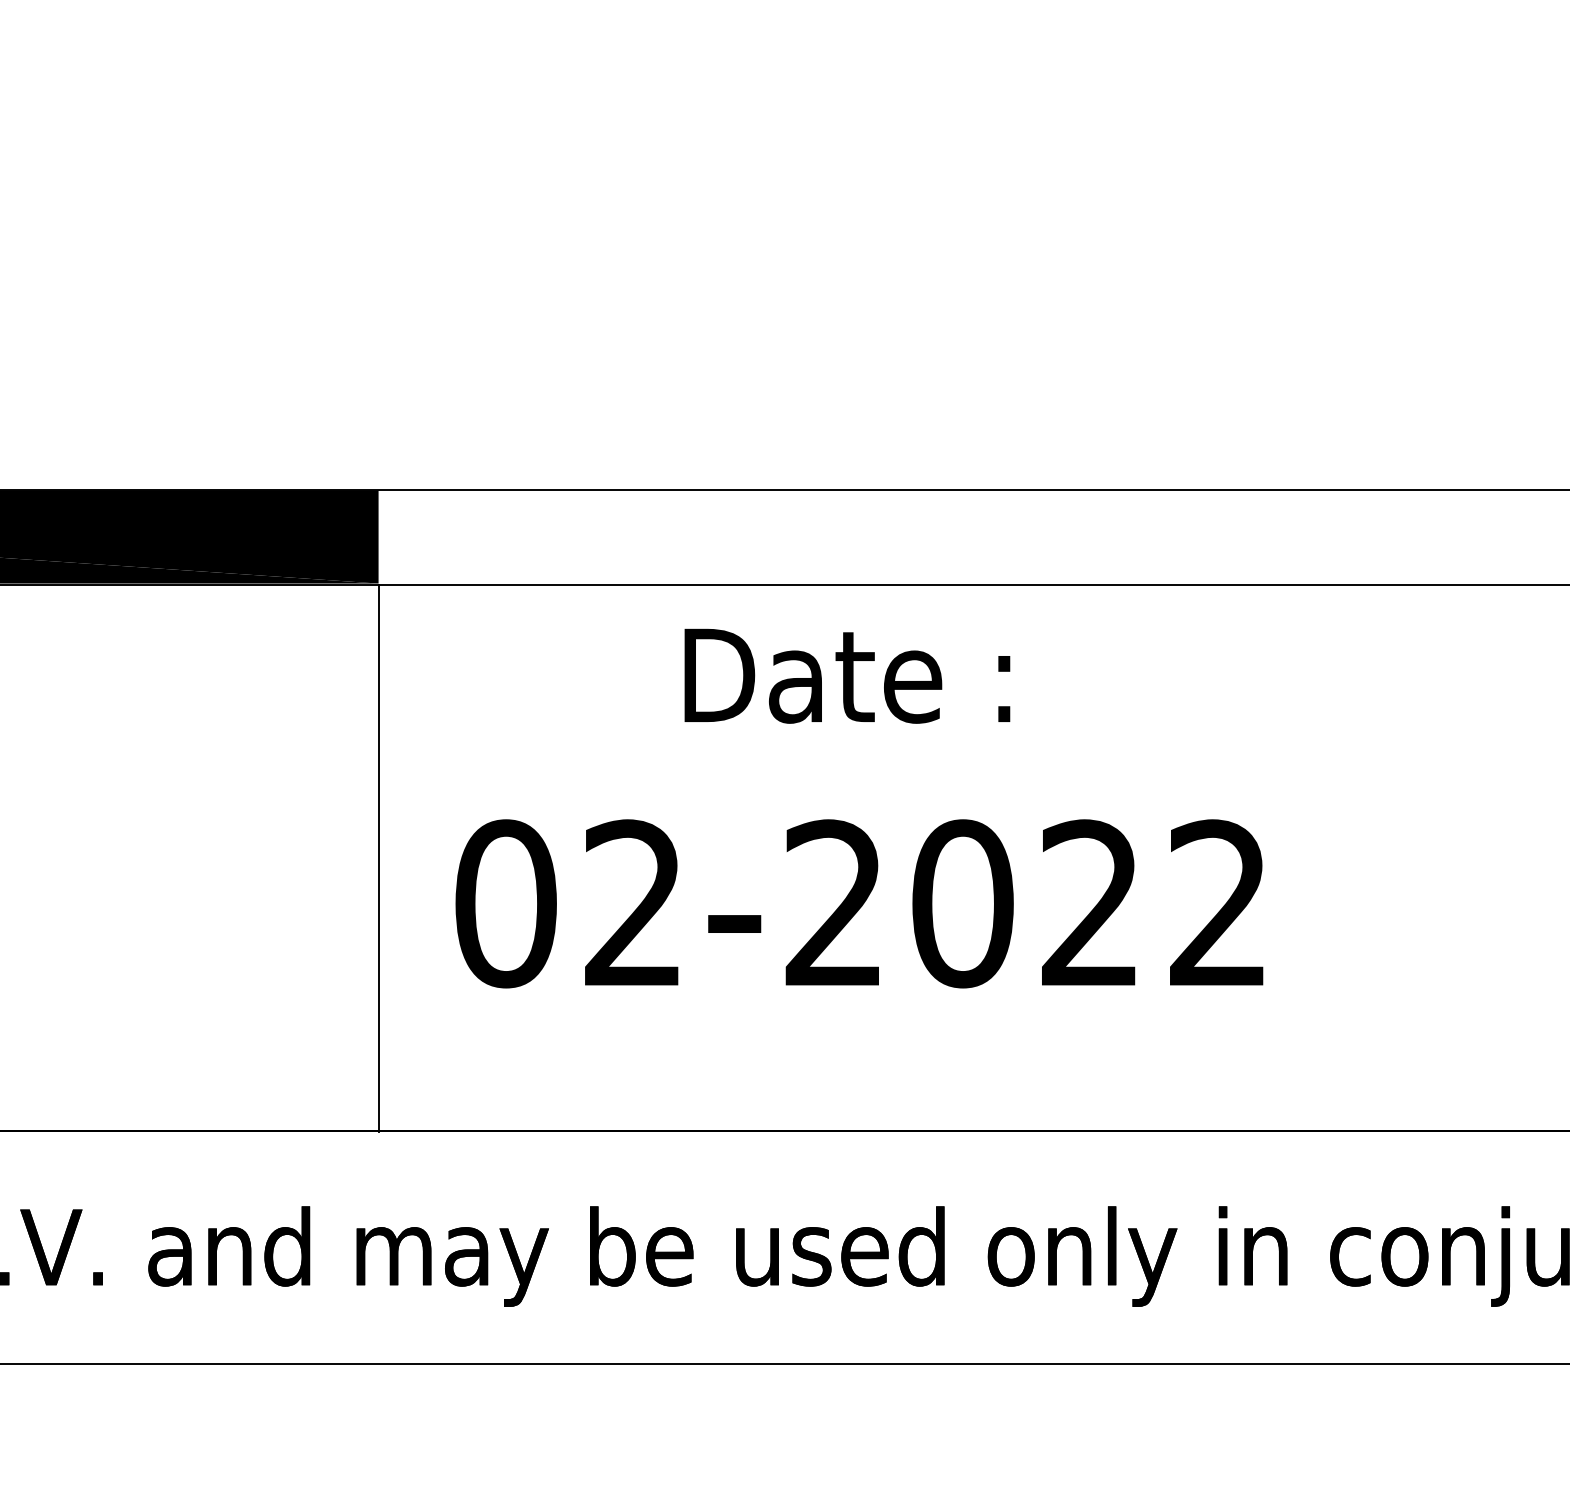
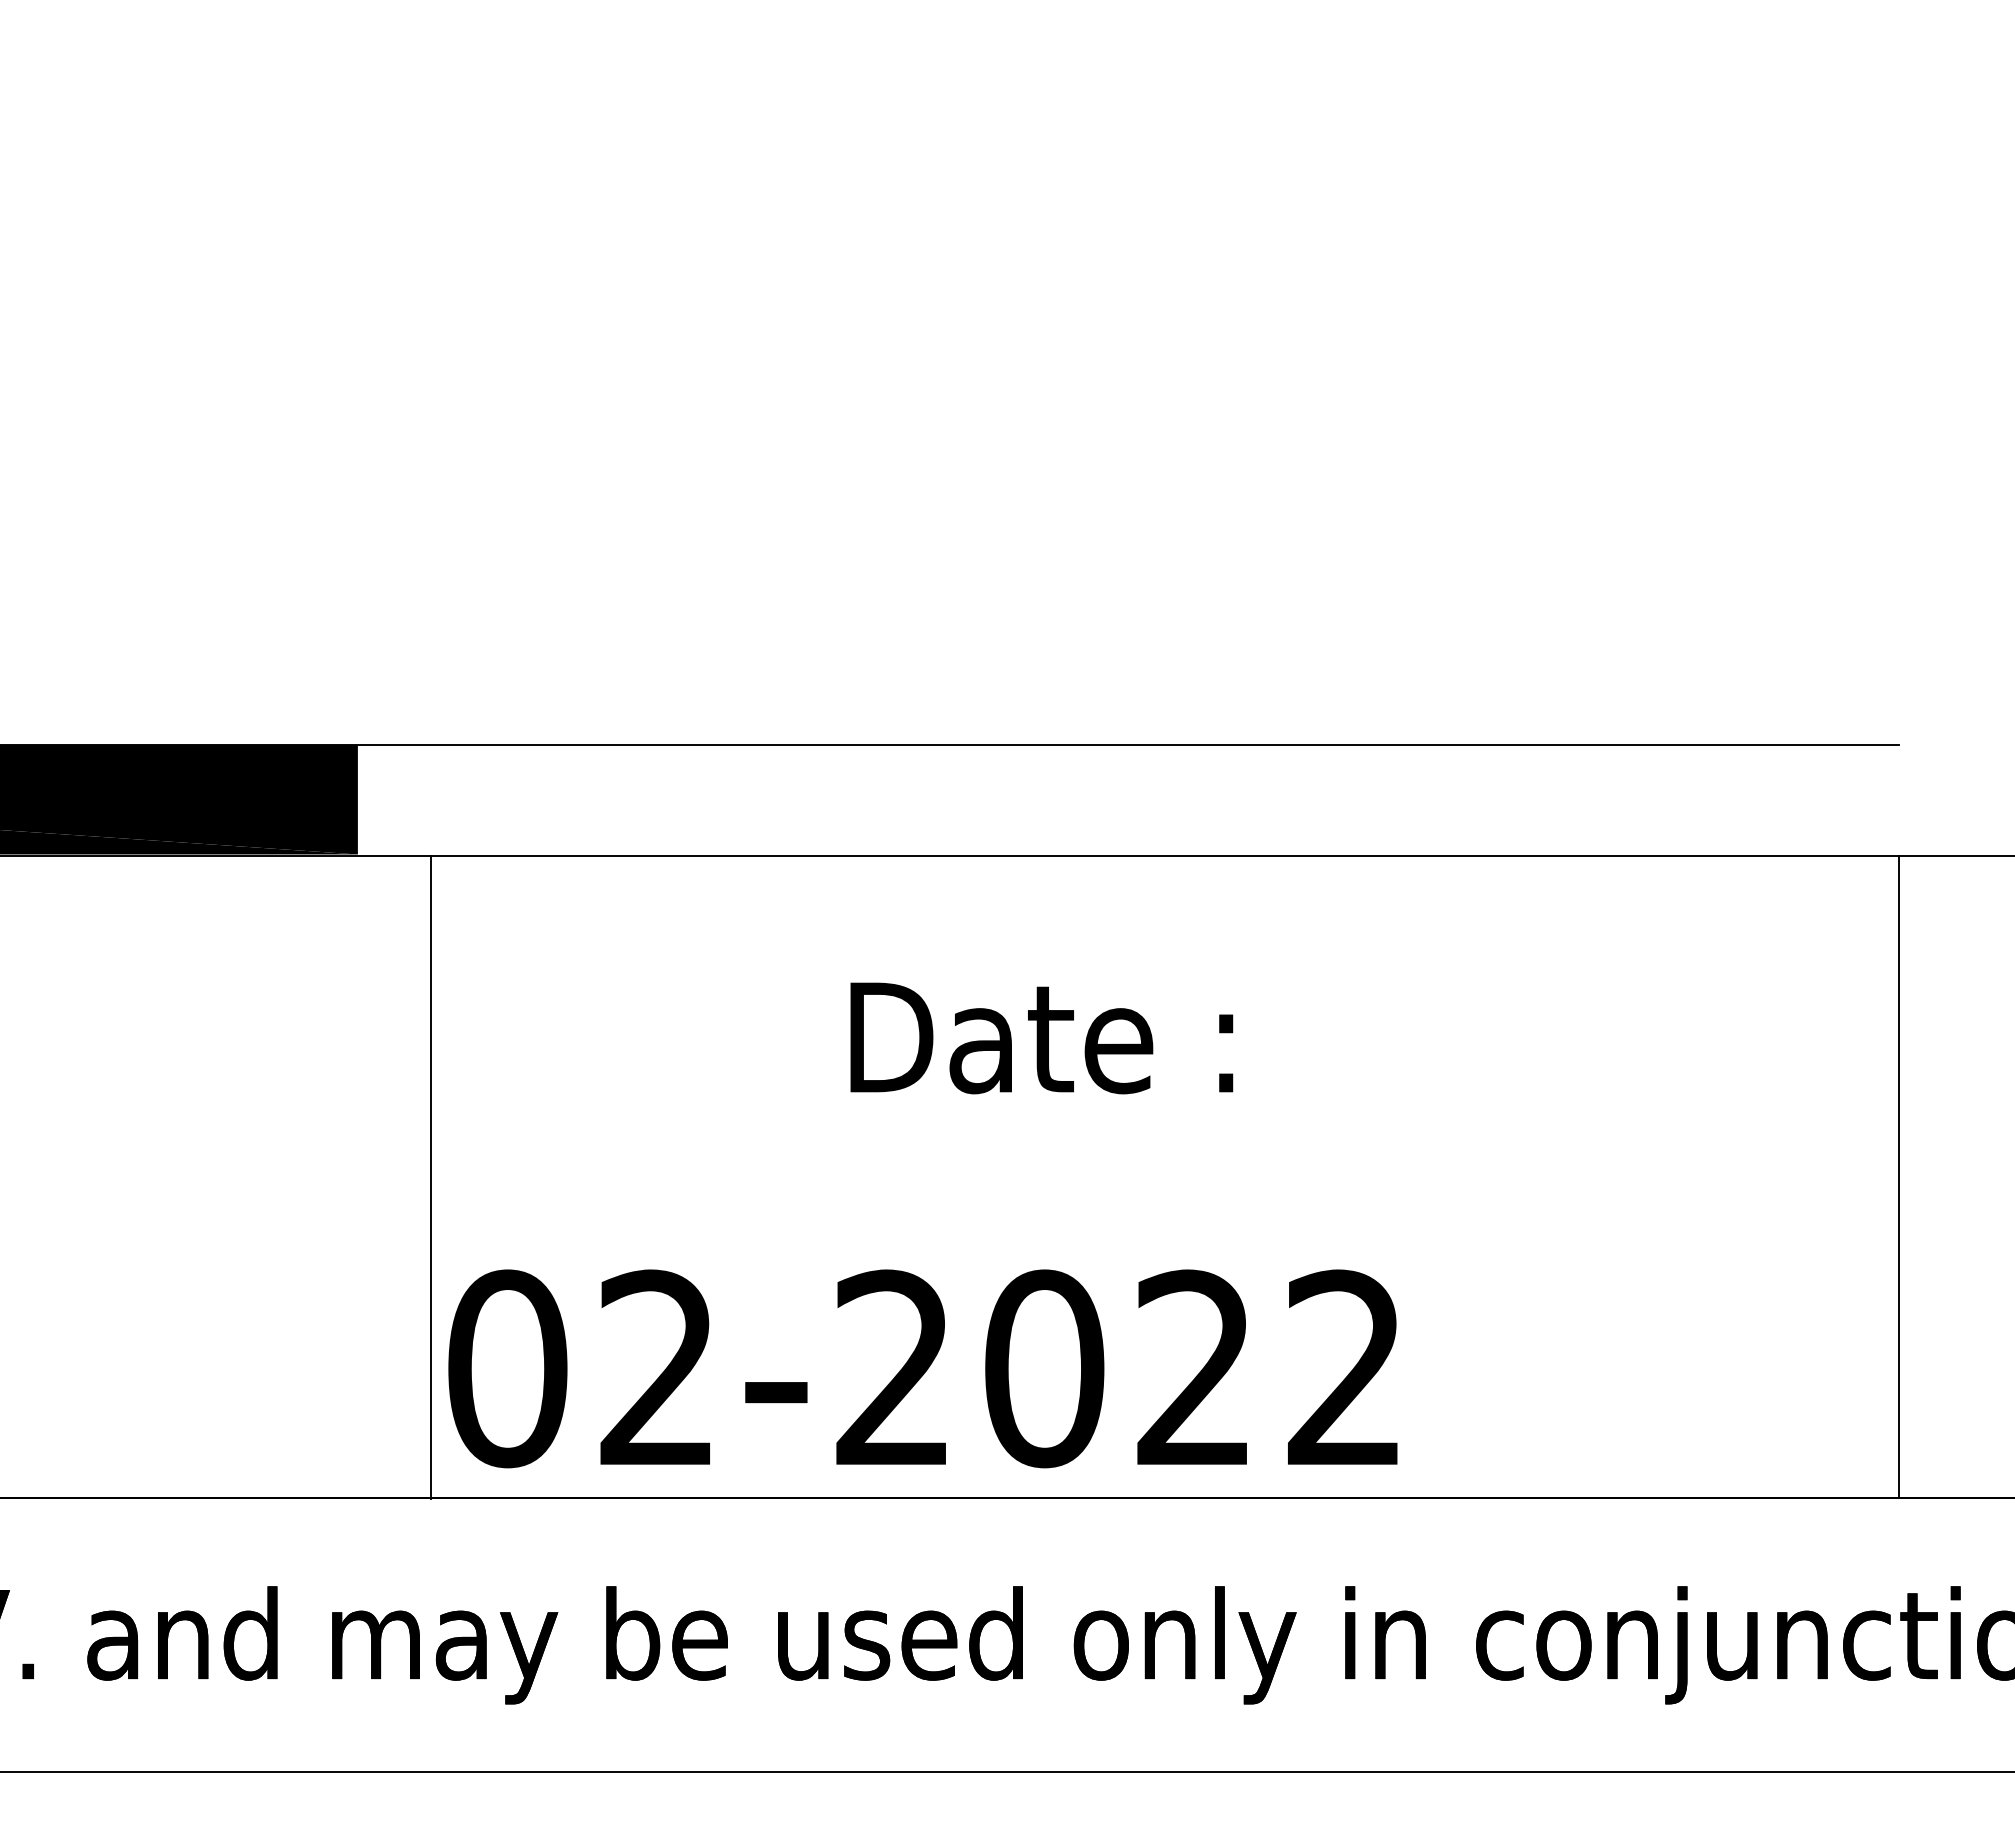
text: (847, 676) -> (1041, 1038), moved
line: (378, 858) -> (430, 1177), moved
text: (859, 903) -> (922, 1368), moved

